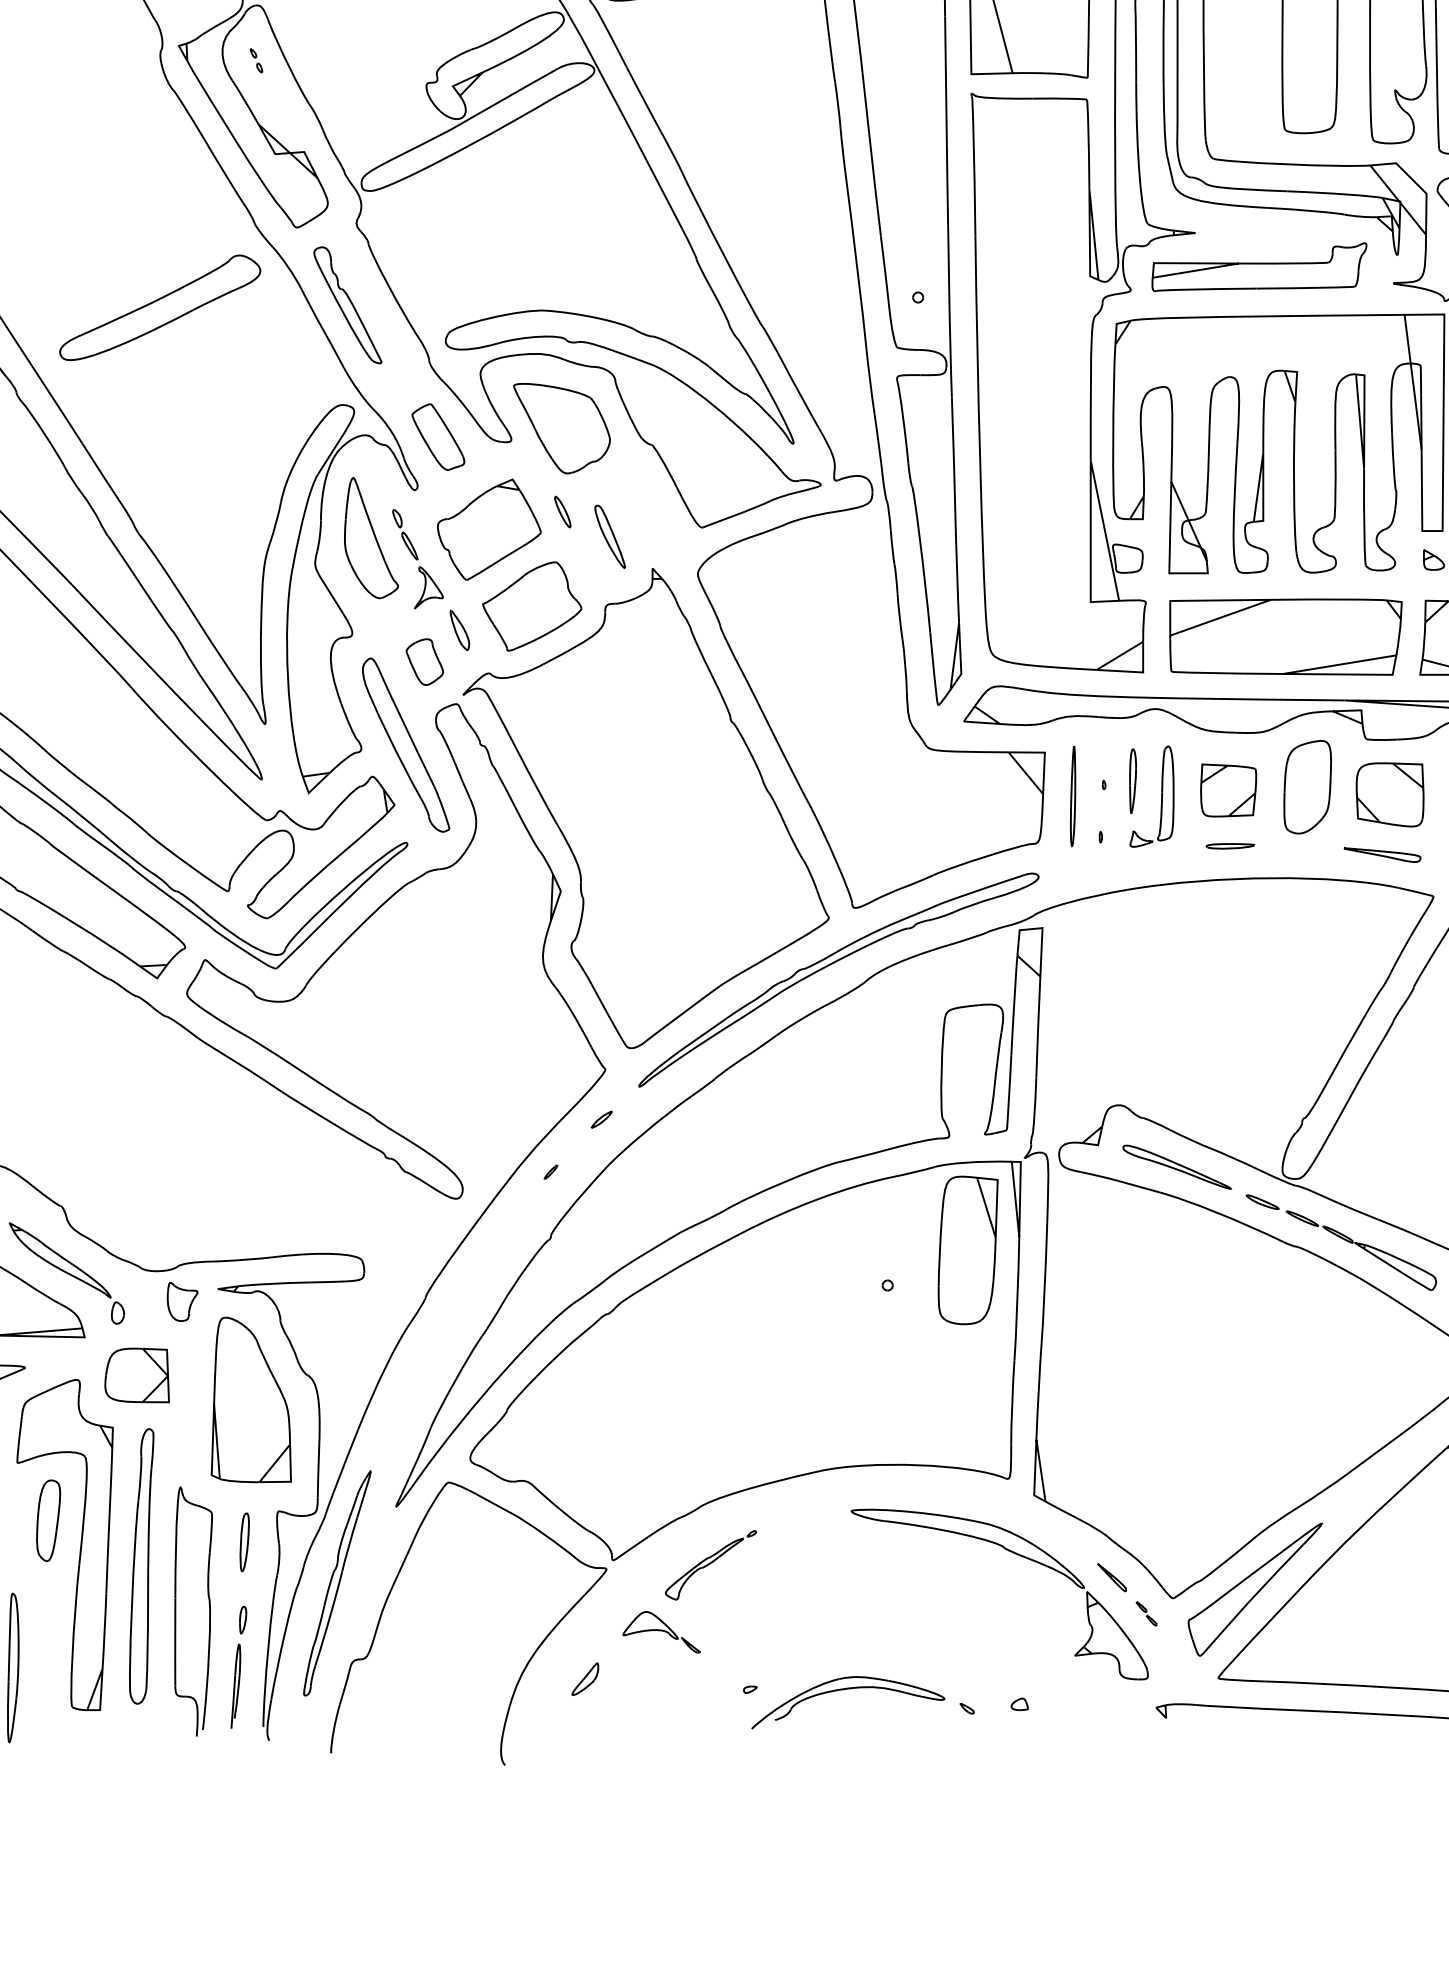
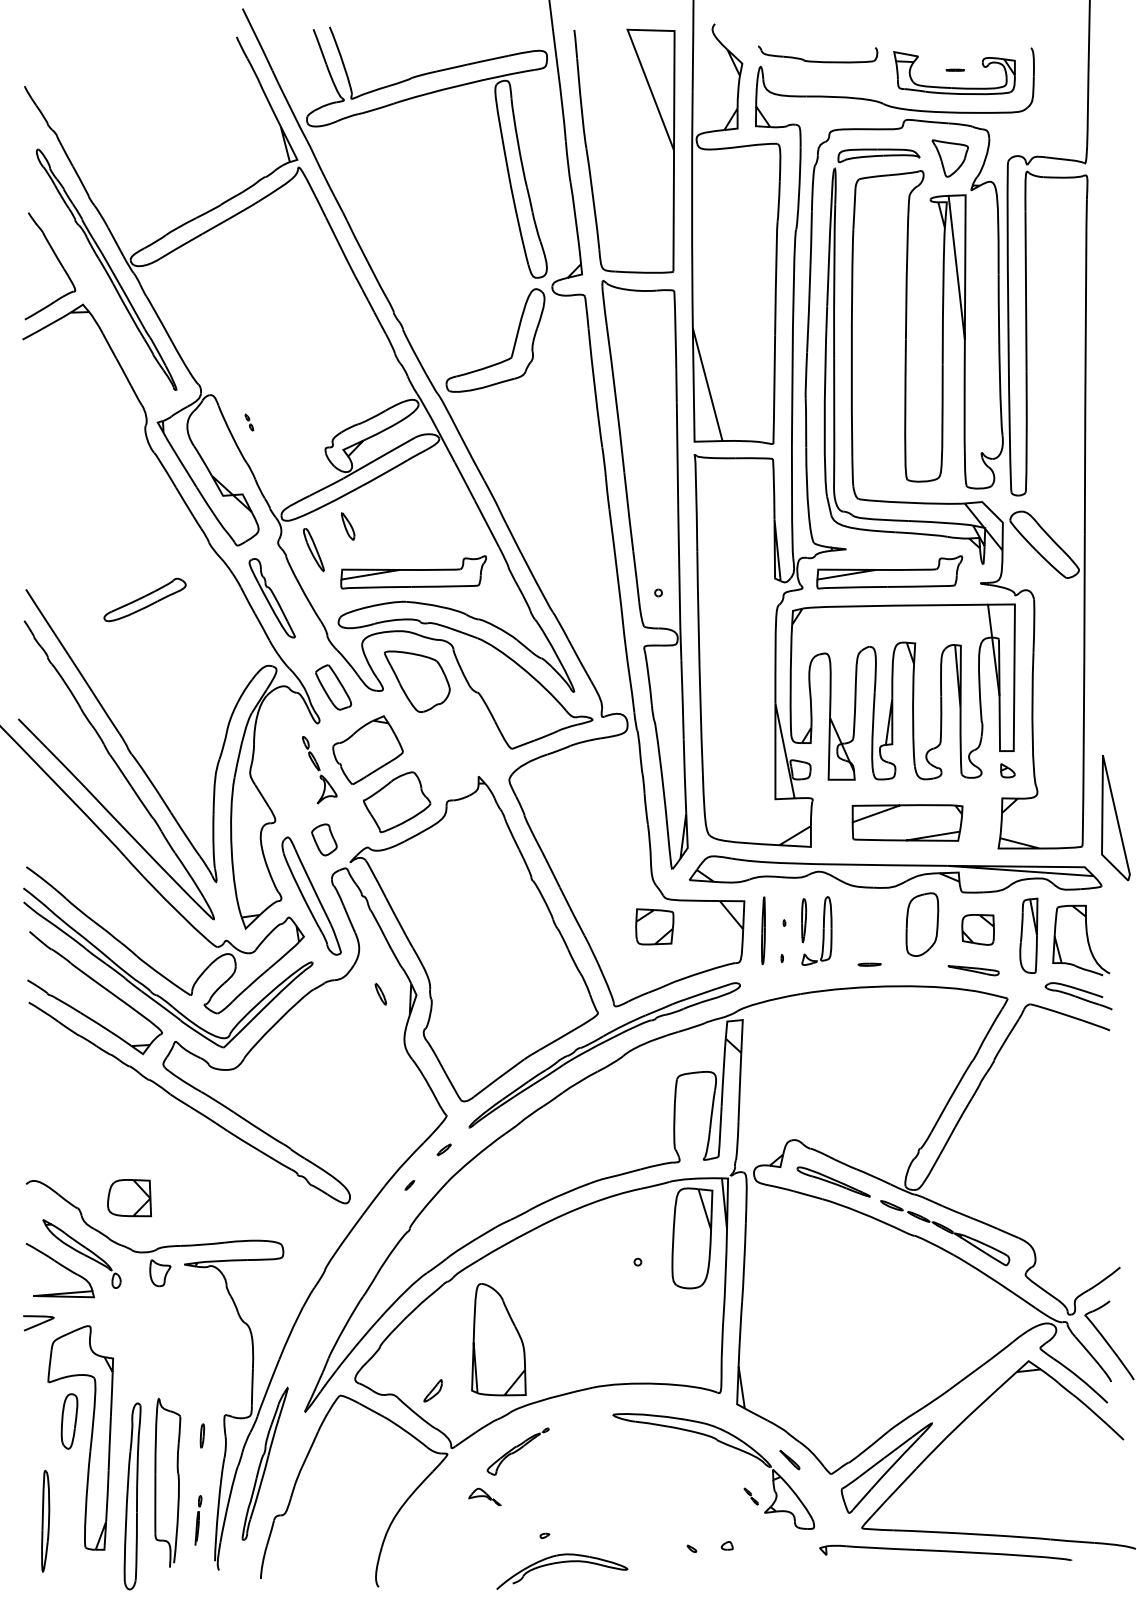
part: (256, 60) -> (249, 422), moved
part: (556, 267) -> (413, 572), added
part: (159, 307) -> (144, 599), size x0.6
part: (562, 512) -> (380, 994), moved
part: (371, 537) -> (288, 755), removed
part: (609, 537) -> (313, 550), moved
part: (460, 630) -> (348, 526), moved
part: (1285, 636) -> (907, 822), size x0.7
part: (1228, 789) -> (654, 926), moved
part: (1389, 794) -> (977, 929), size x0.7
part: (1229, 846) -> (869, 964), size x0.7
part: (137, 1376) -> (129, 1198), moved
part: (250, 1399) -> (498, 1339), moved
part: (244, 1541) -> (202, 1435), size x0.6
part: (141, 1566) -> (132, 1496), moved
line: (1145, 1613) -> (750, 1496), moved
part: (661, 1631) -> (484, 1496), size x0.6
part: (238, 1666) -> (198, 1520), size x0.6
part: (584, 1678) -> (432, 1390), moved
part: (847, 1690) -> (561, 1563), moved

